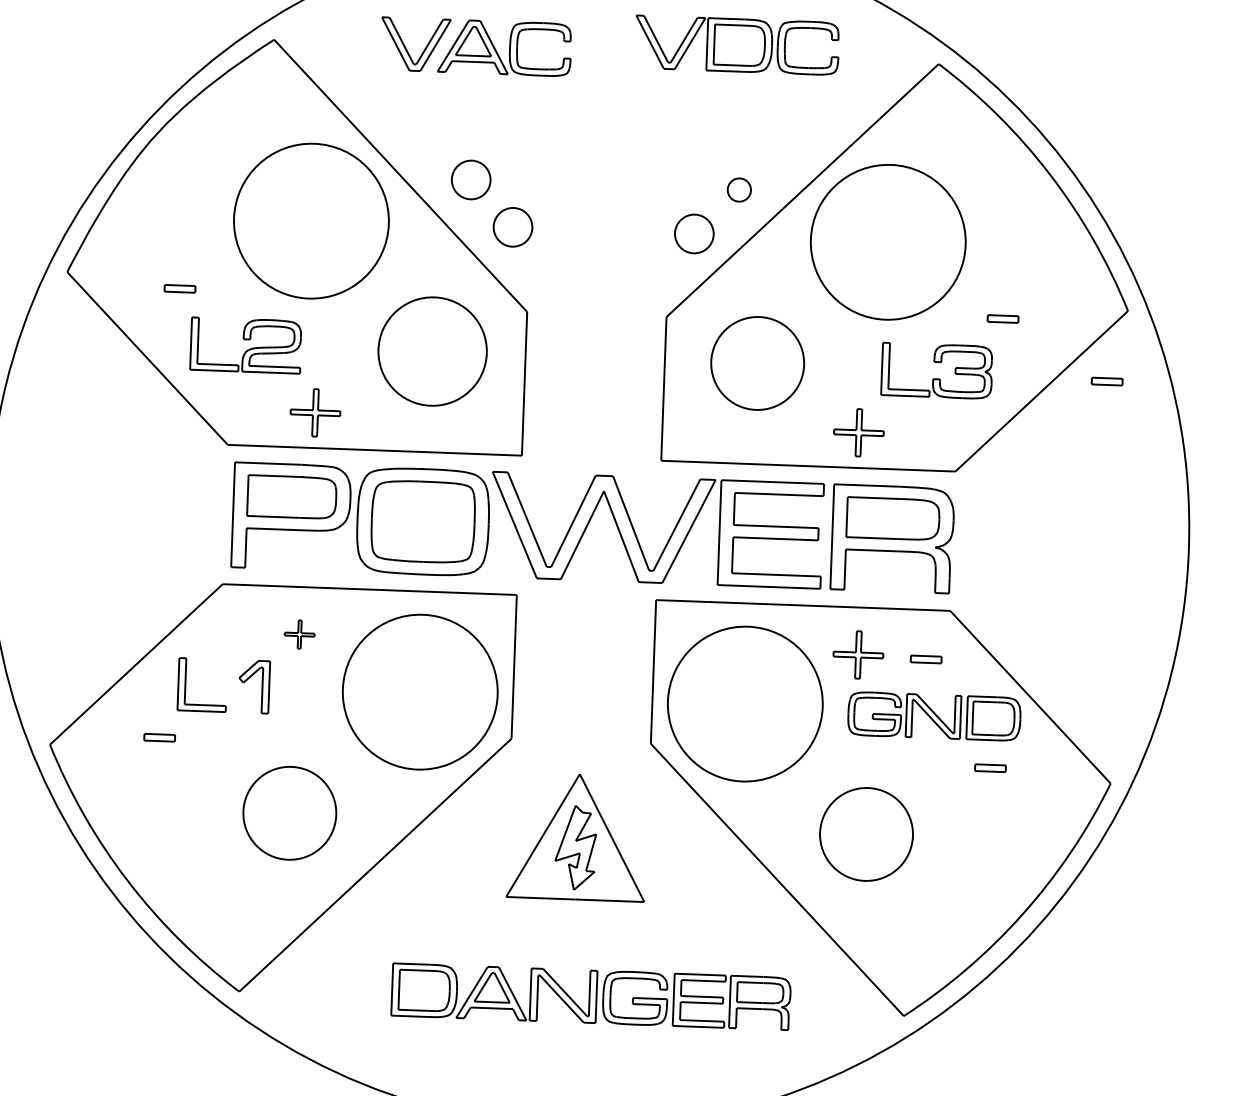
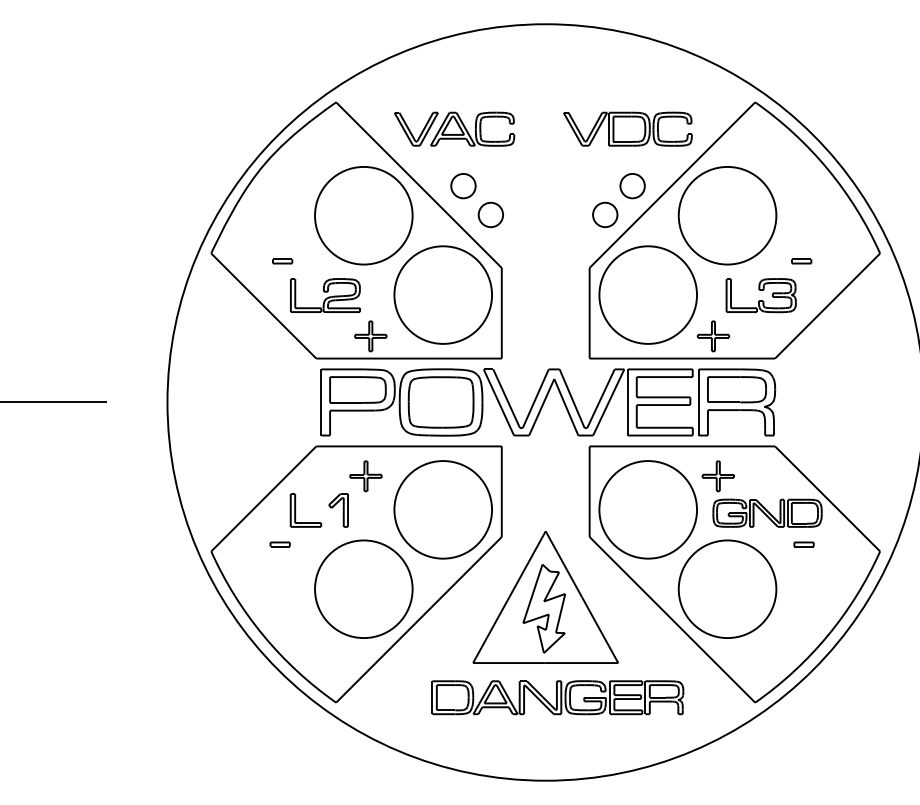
part: (736, 44) -> (627, 128), moved
part: (476, 45) -> (454, 128), moved
part: (739, 190) -> (632, 186), size x1.67
part: (431, 350) -> (442, 294), size x1.43
part: (756, 362) -> (647, 294), size x1.67
part: (1106, 381) -> (868, 298), removed
part: (298, 634) -> (365, 476), size x1.67
part: (925, 659) -> (760, 477), removed
part: (289, 812) -> (363, 588), size x1.67
part: (866, 833) -> (727, 588), size x1.67
part: (577, 837) -> (545, 597), size x1.67

